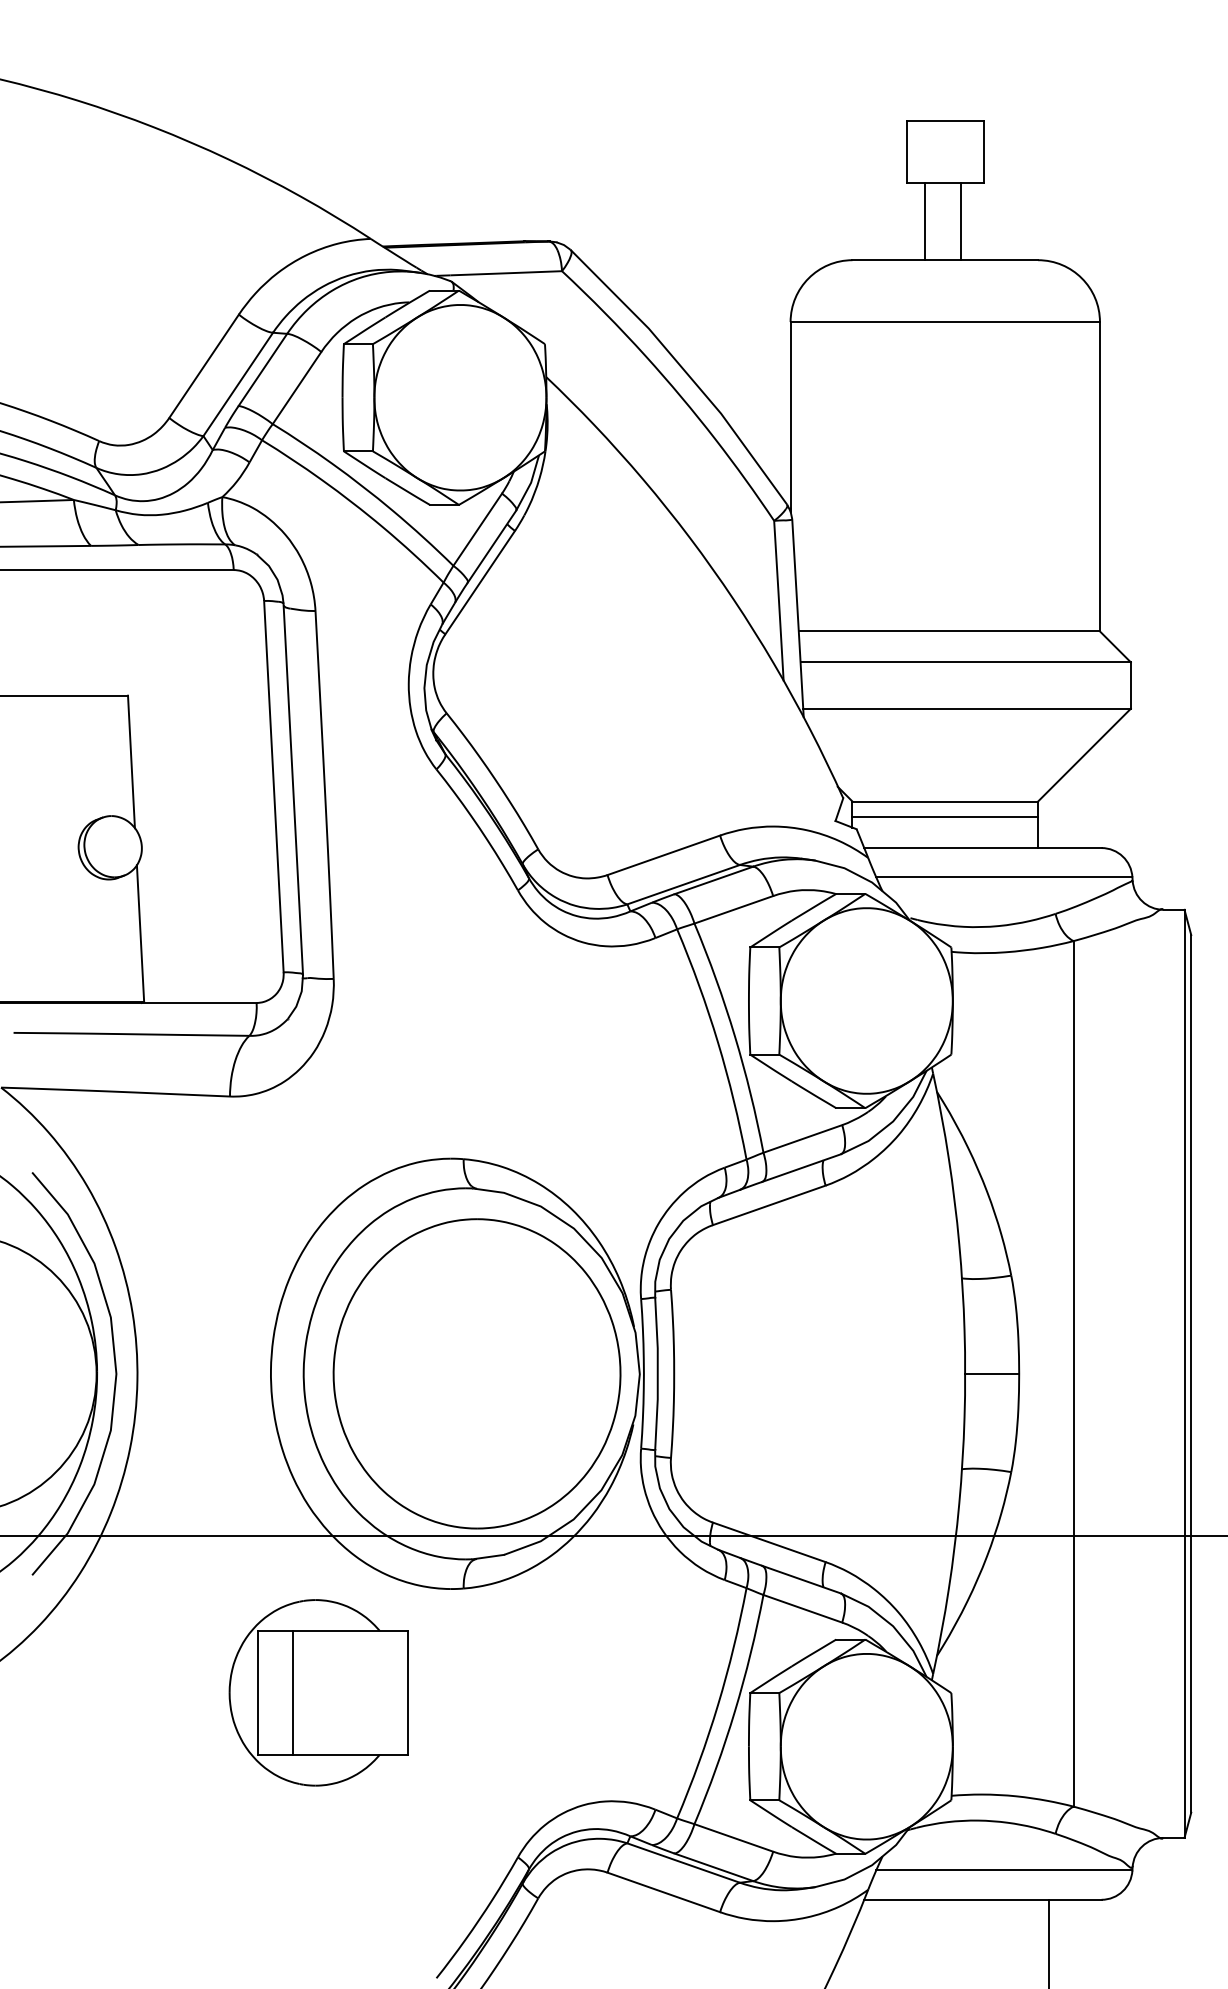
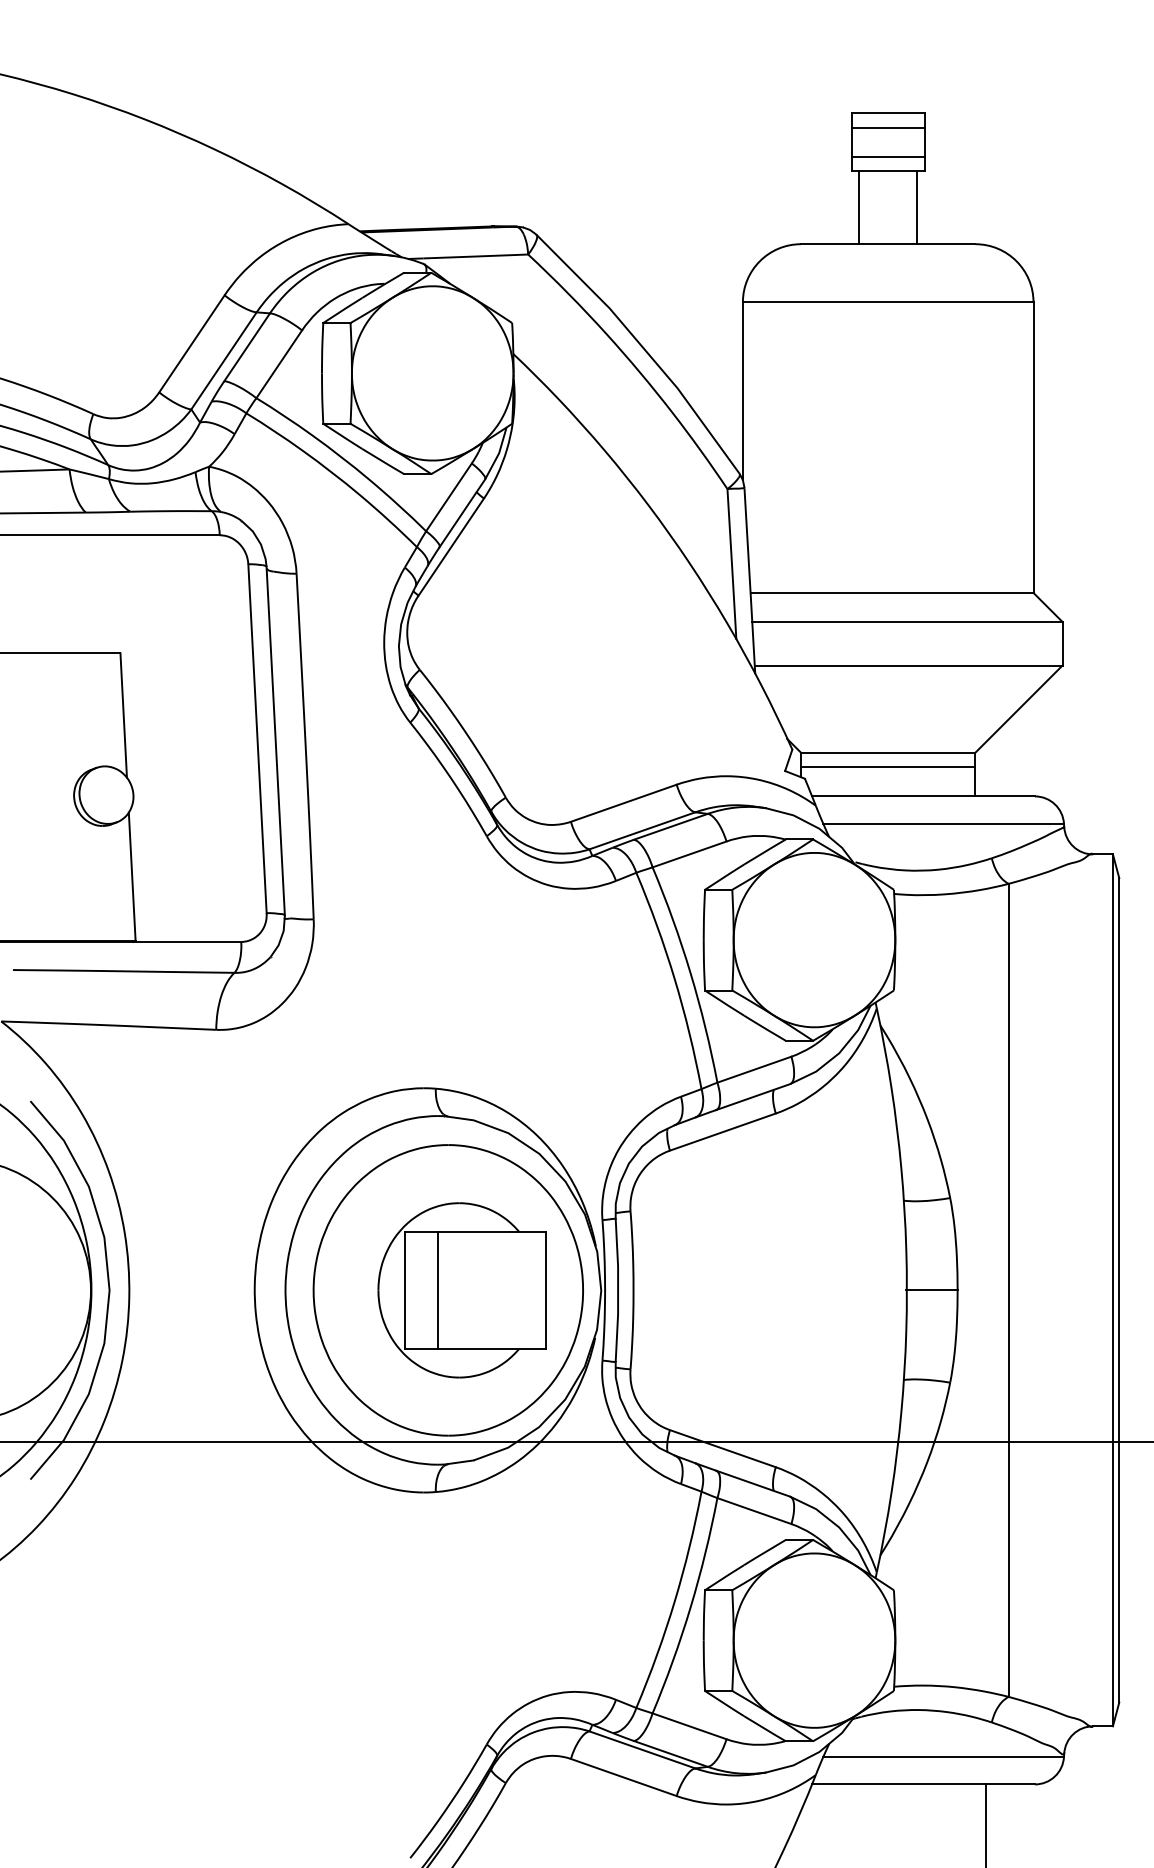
line: (944, 136) -> (887, 127), added
line: (944, 167) -> (887, 157), added
line: (925, 221) -> (917, 207), moved
line: (961, 221) -> (859, 207), moved
part: (318, 1692) -> (461, 1290), moved

